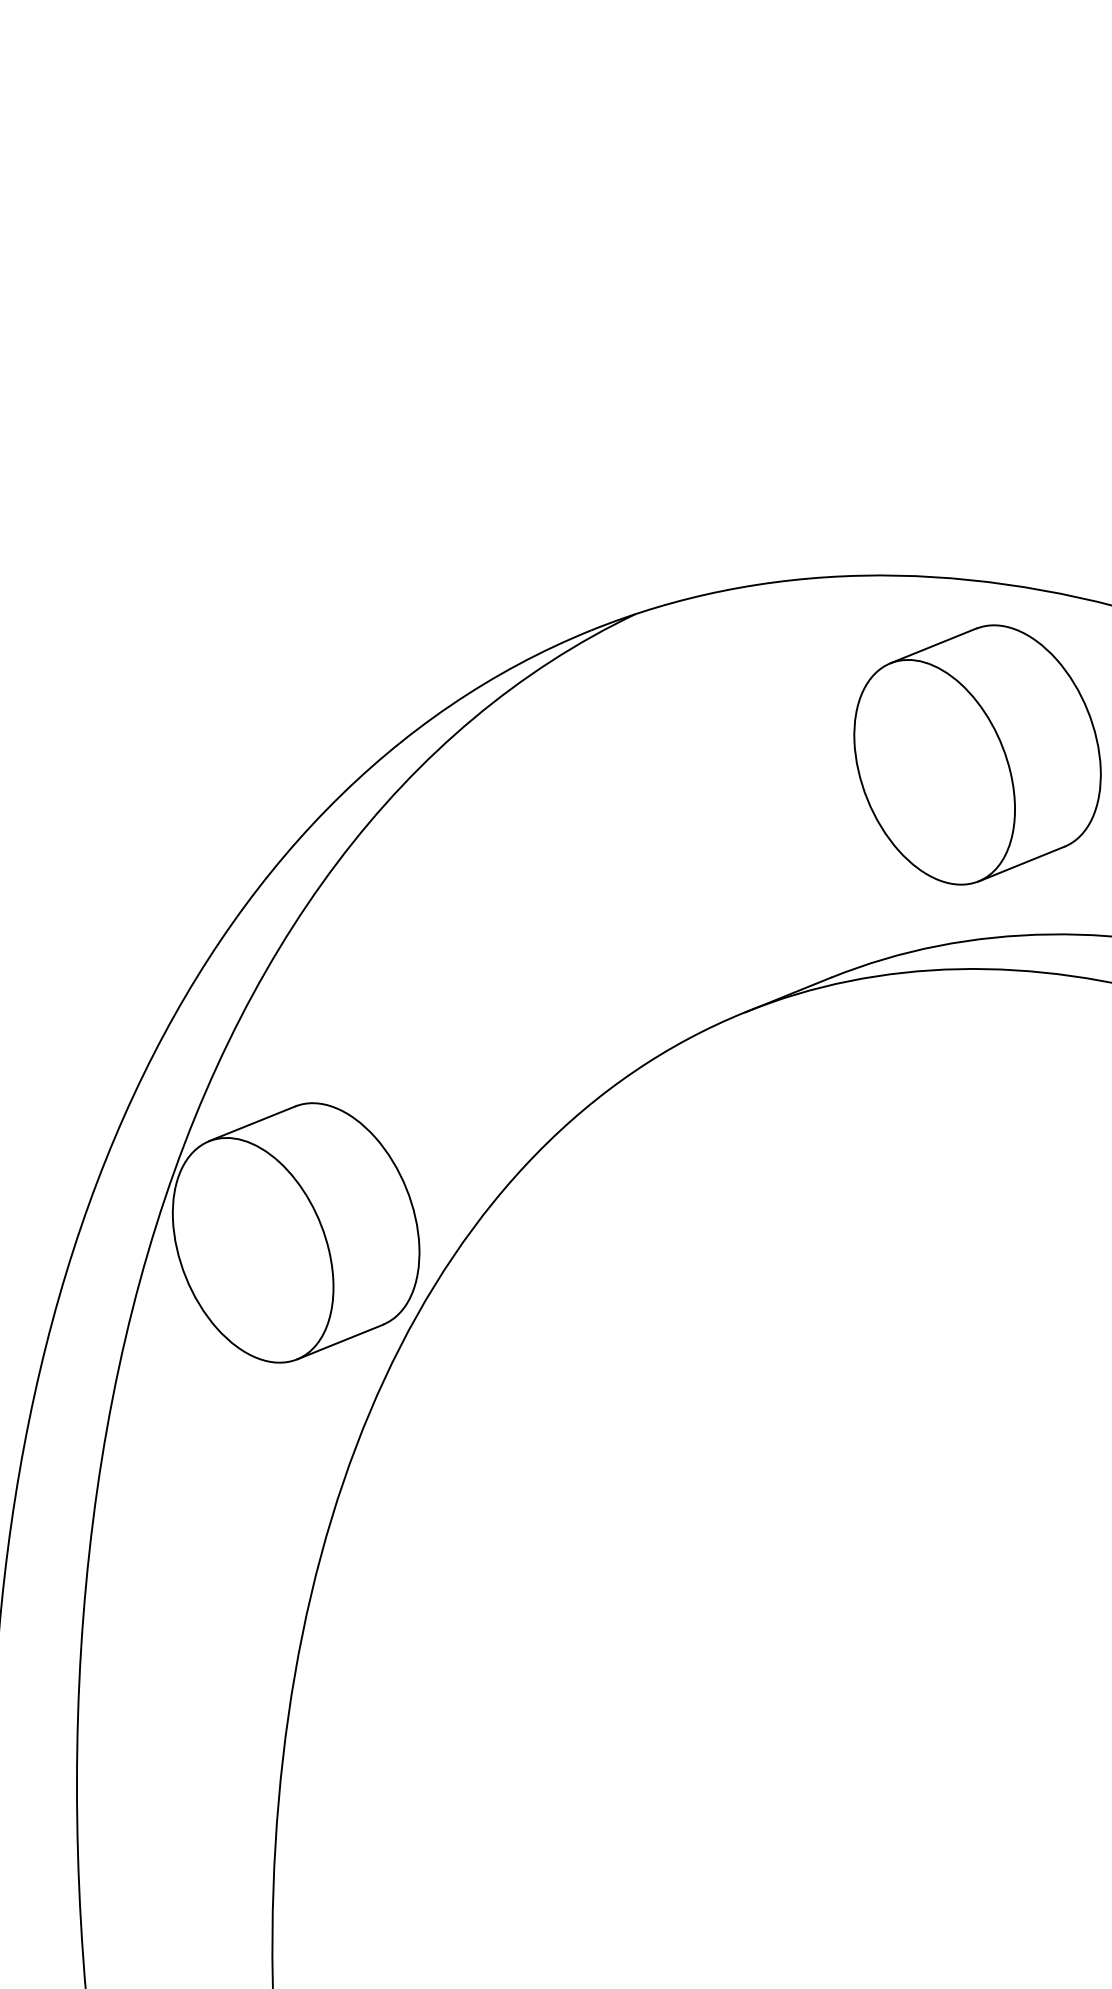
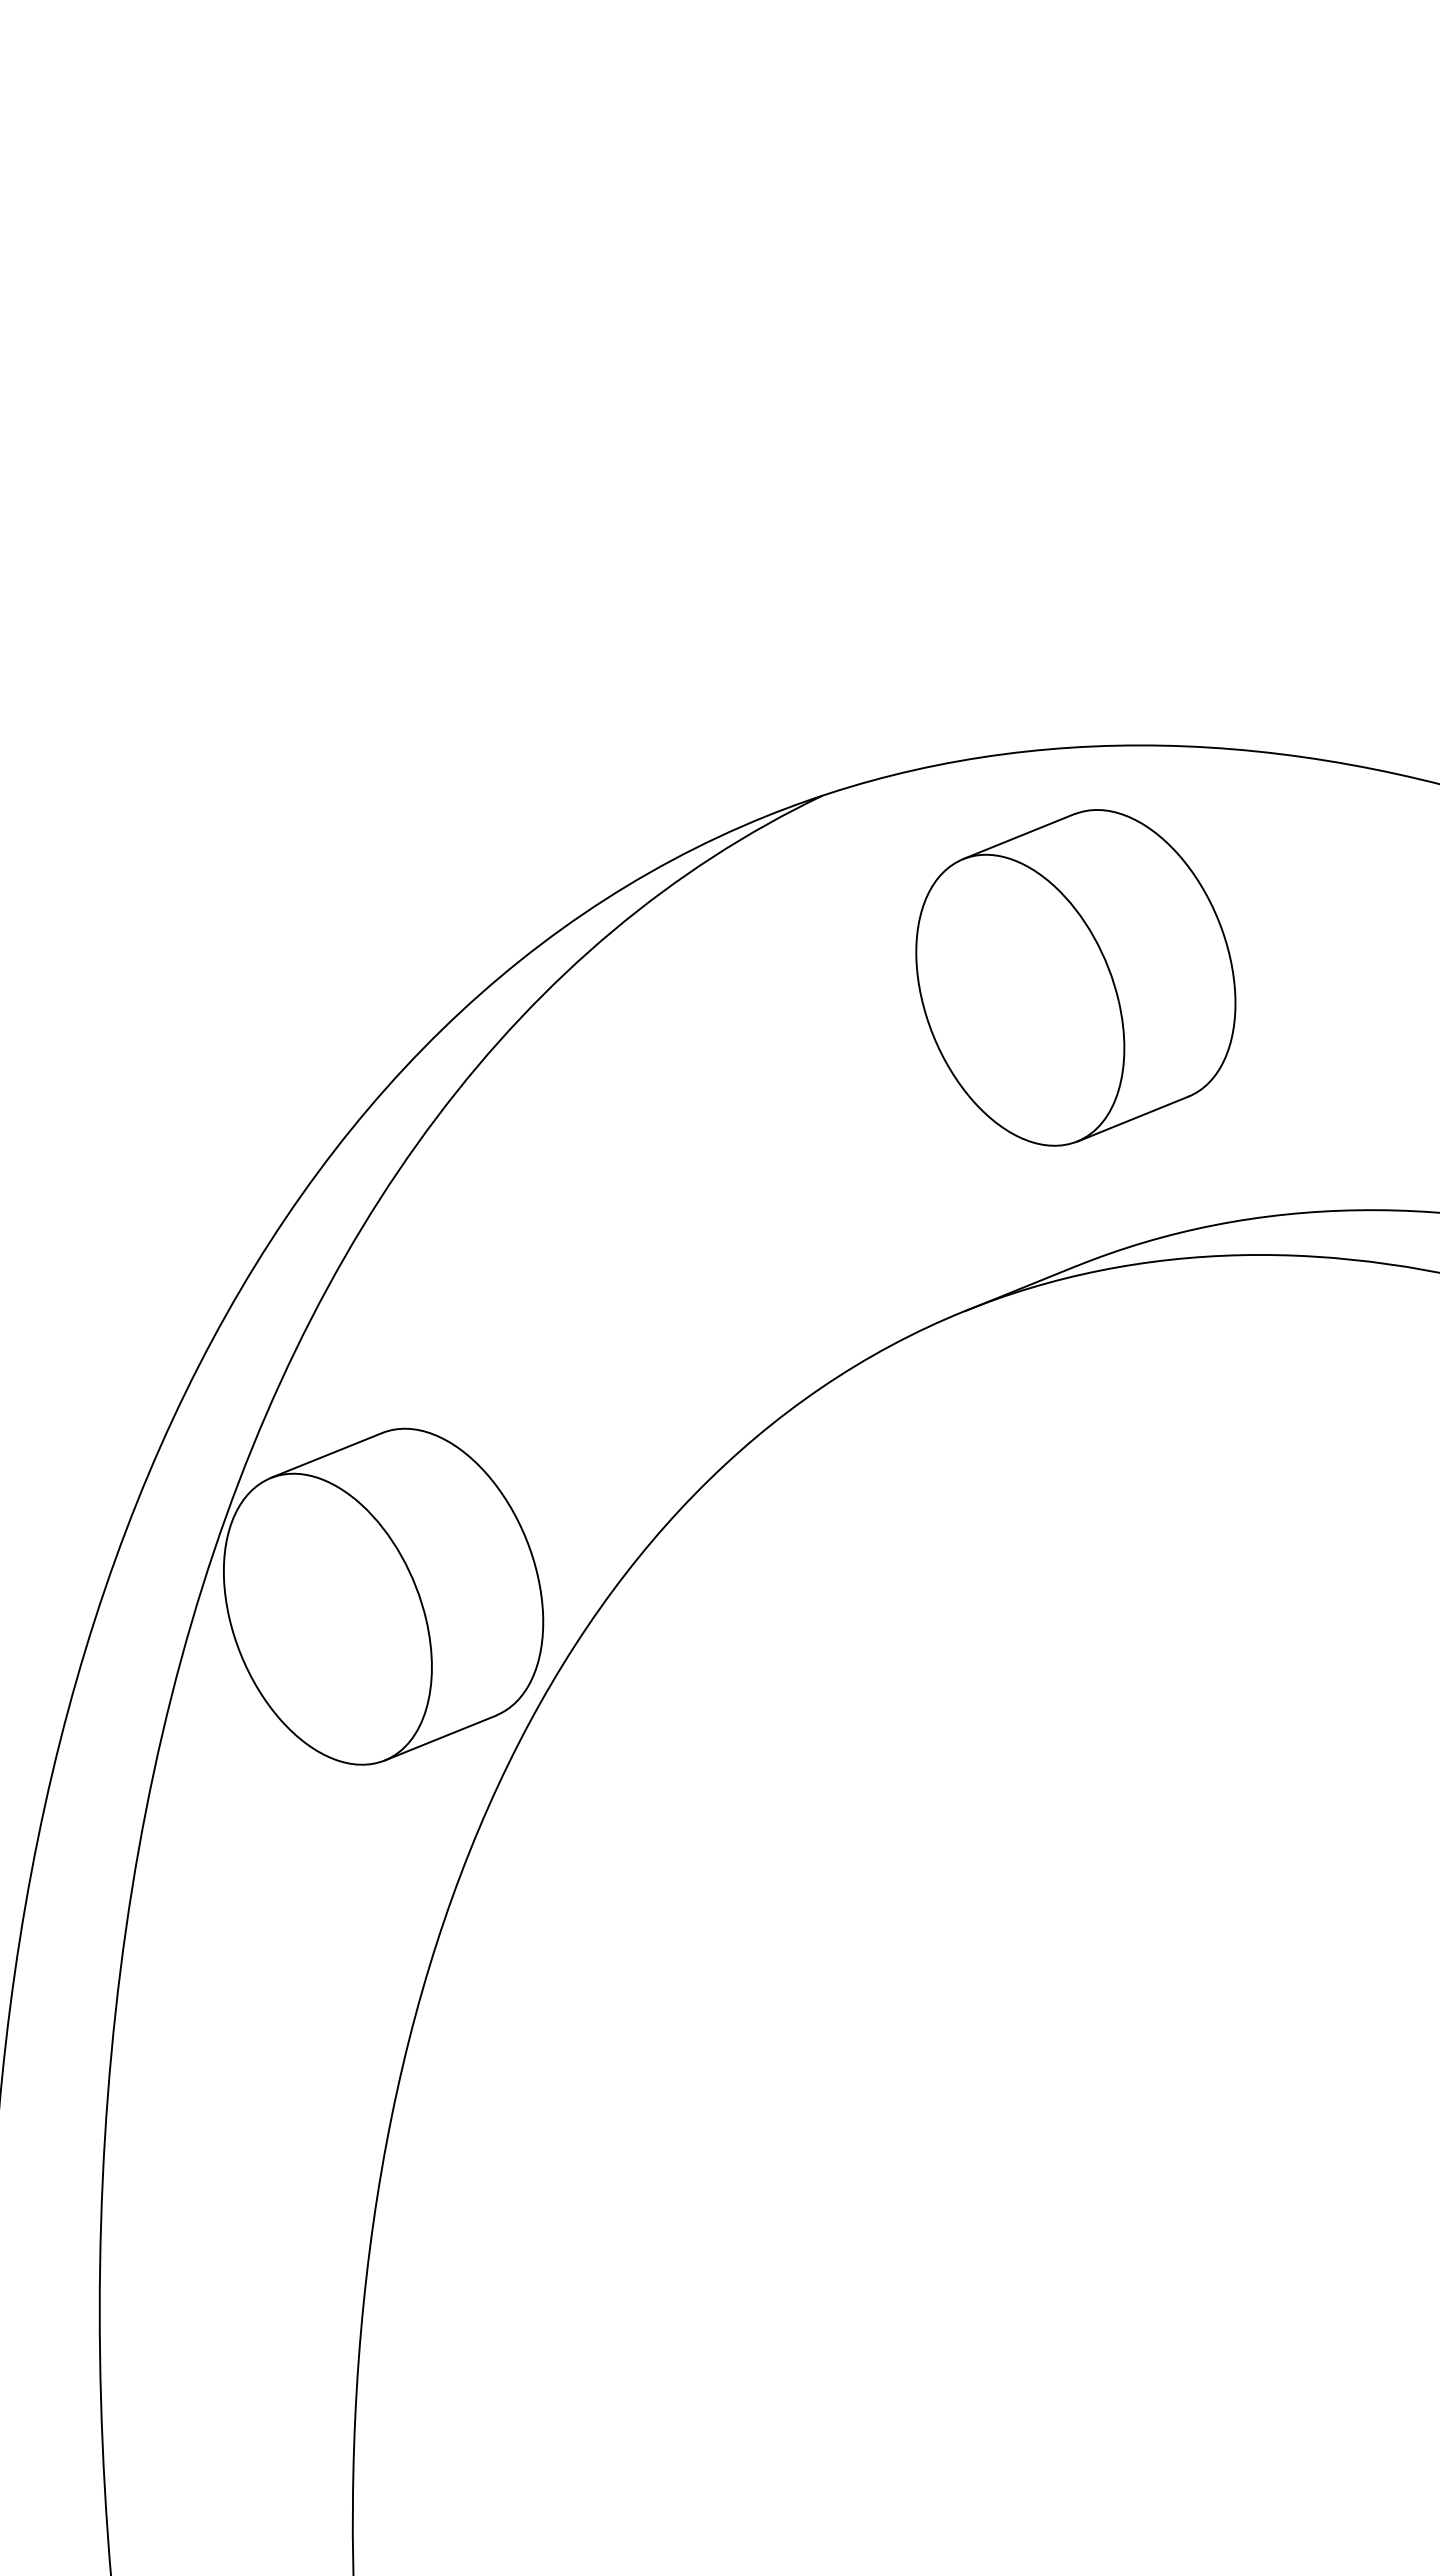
part: (977, 754) -> (1075, 977), moved

